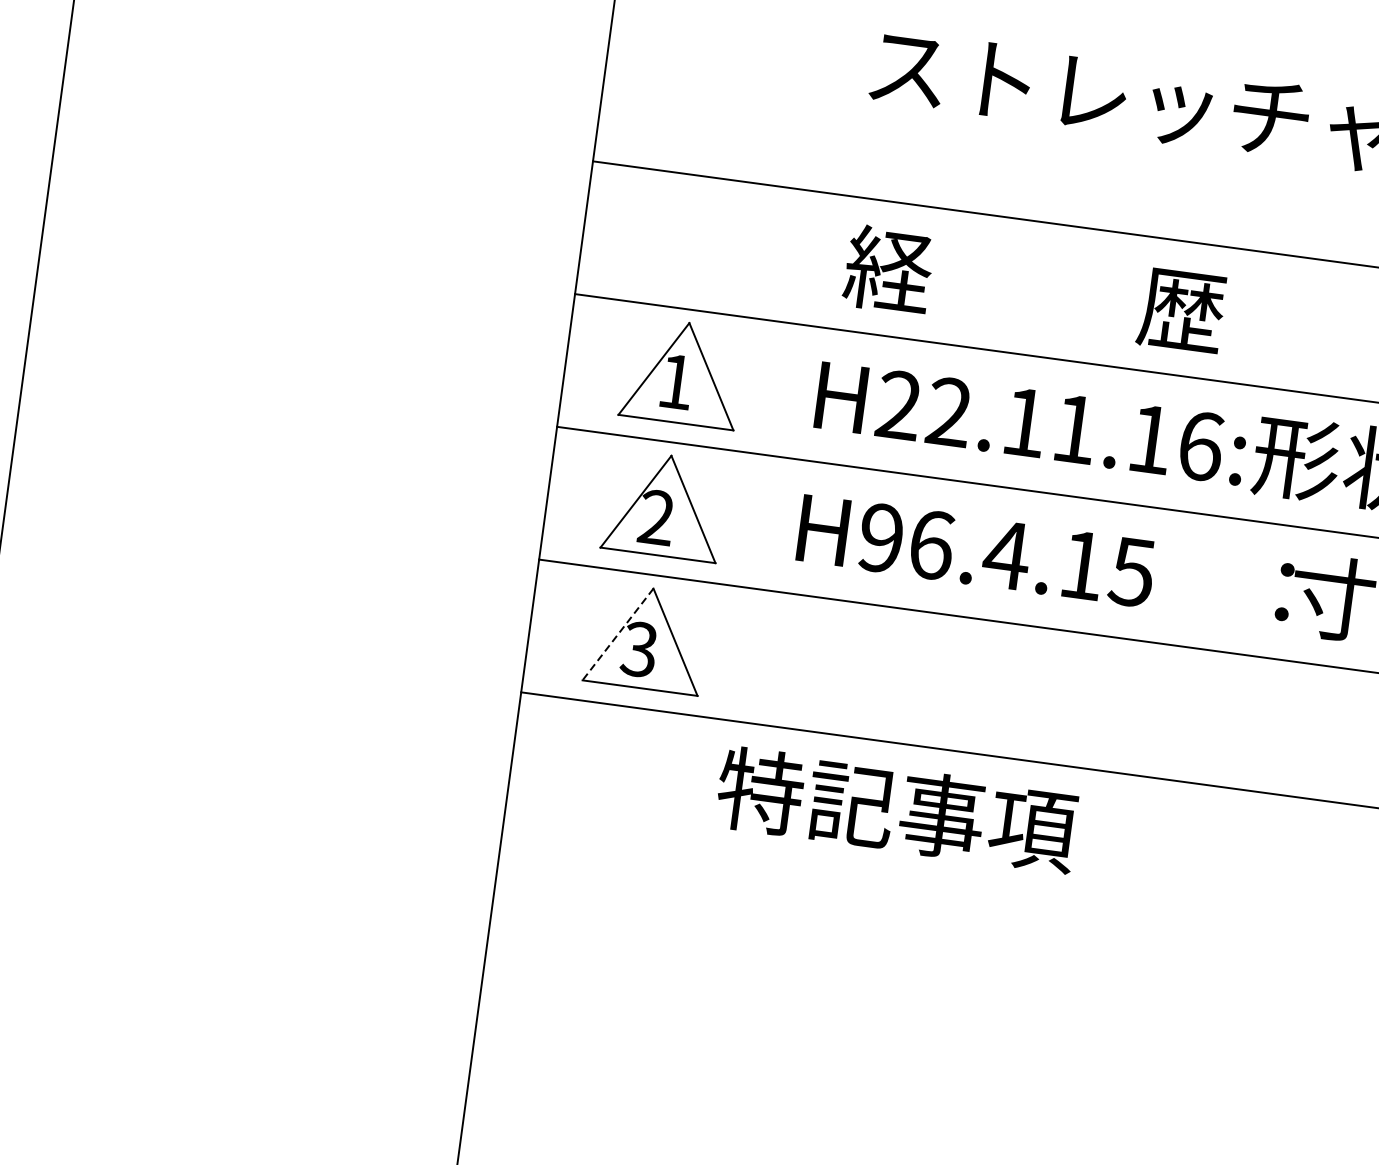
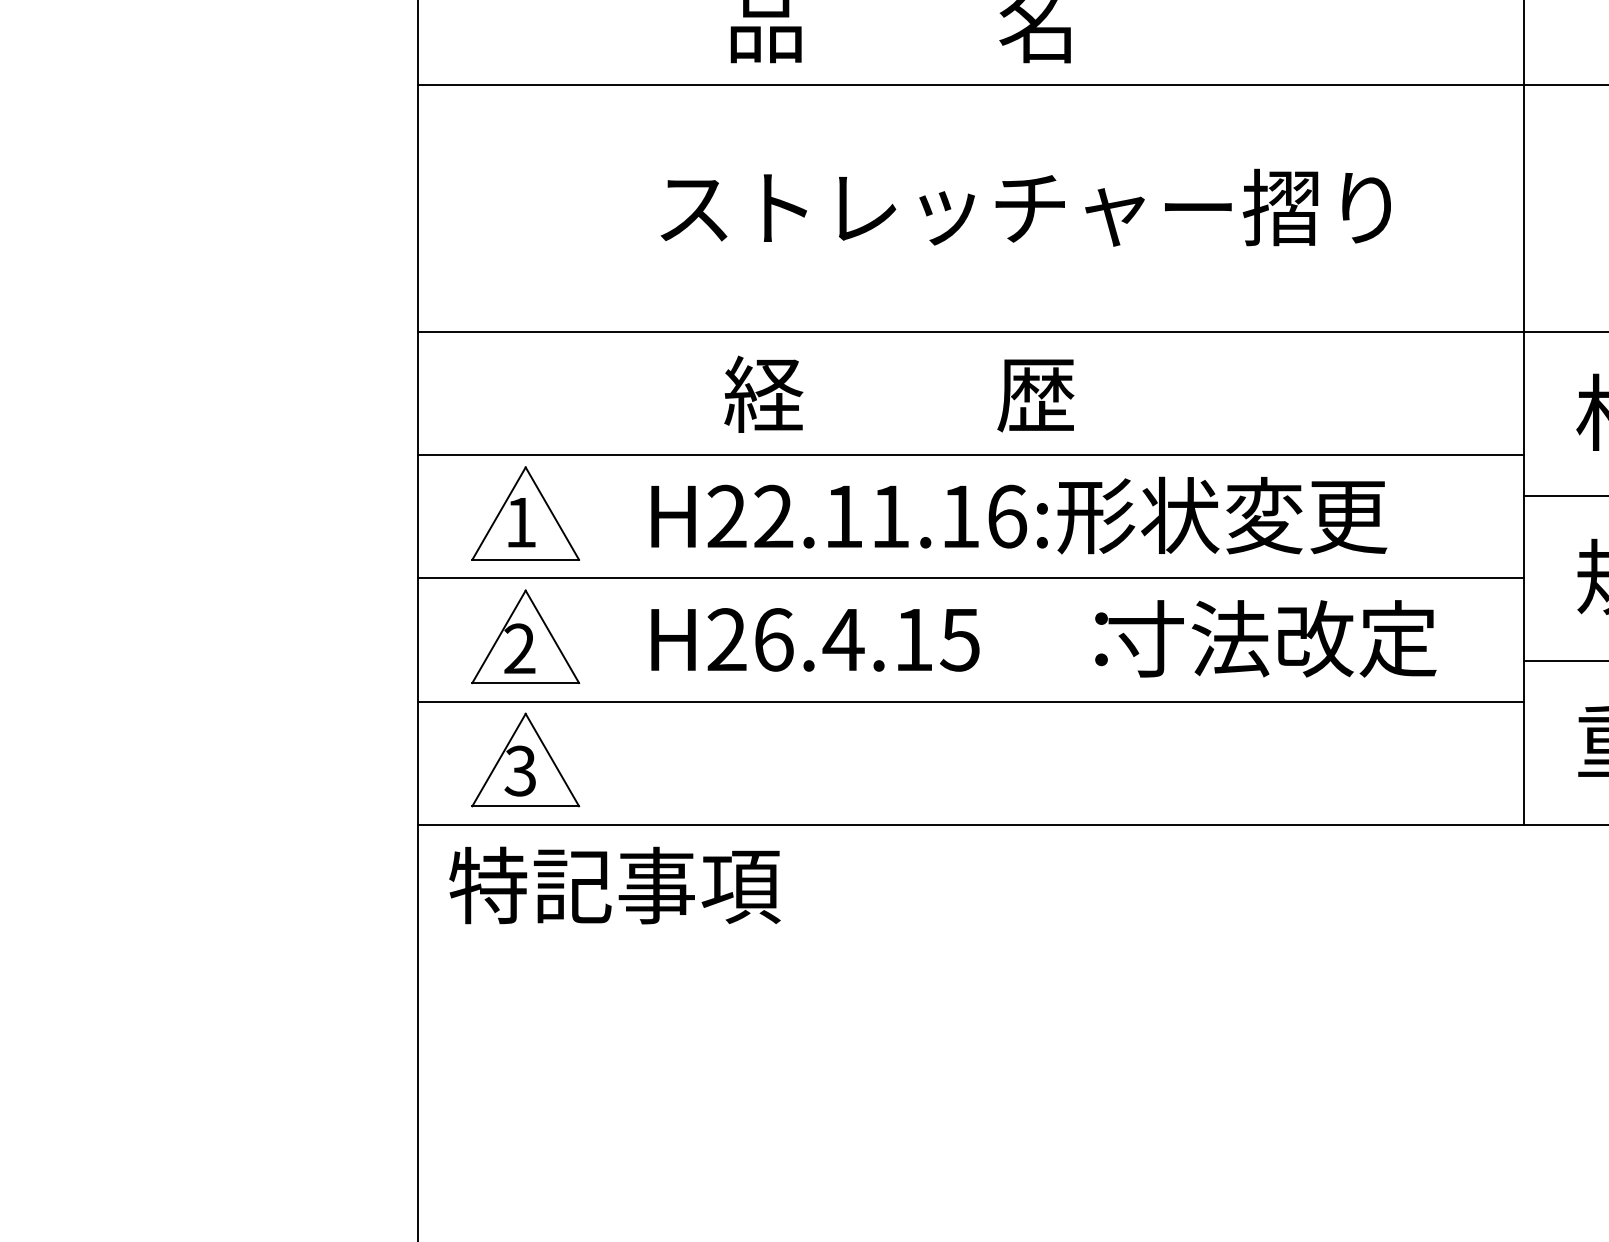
text: (1034, 288) -> (899, 393), moved
text: (880, 537) -> (726, 639), H96.4.15 -> H26.4.15
line: (617, 634) -> (498, 760), dashed -> solid
text: (896, 809) -> (614, 885), moved

